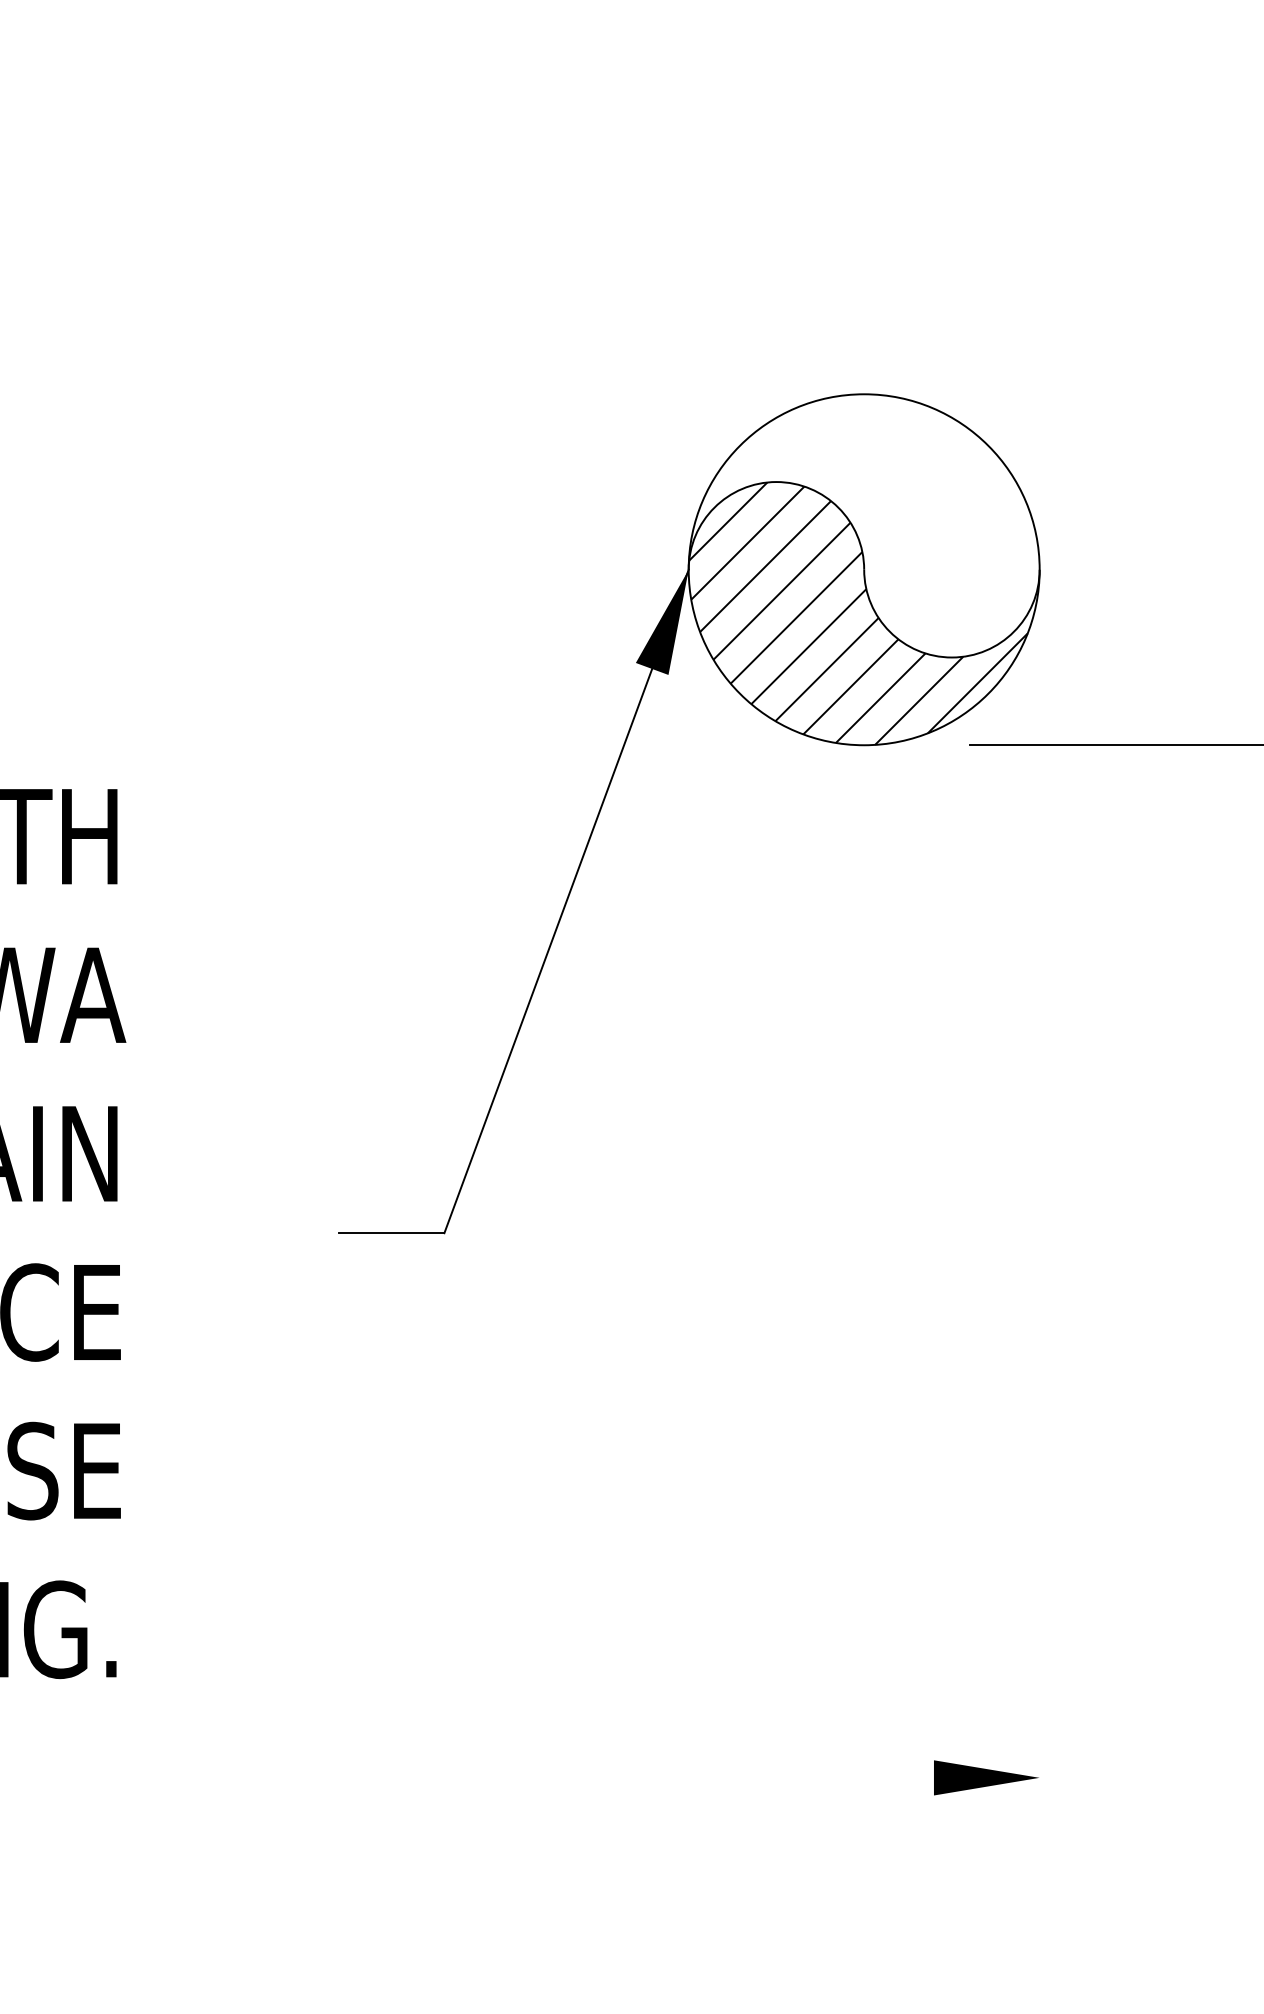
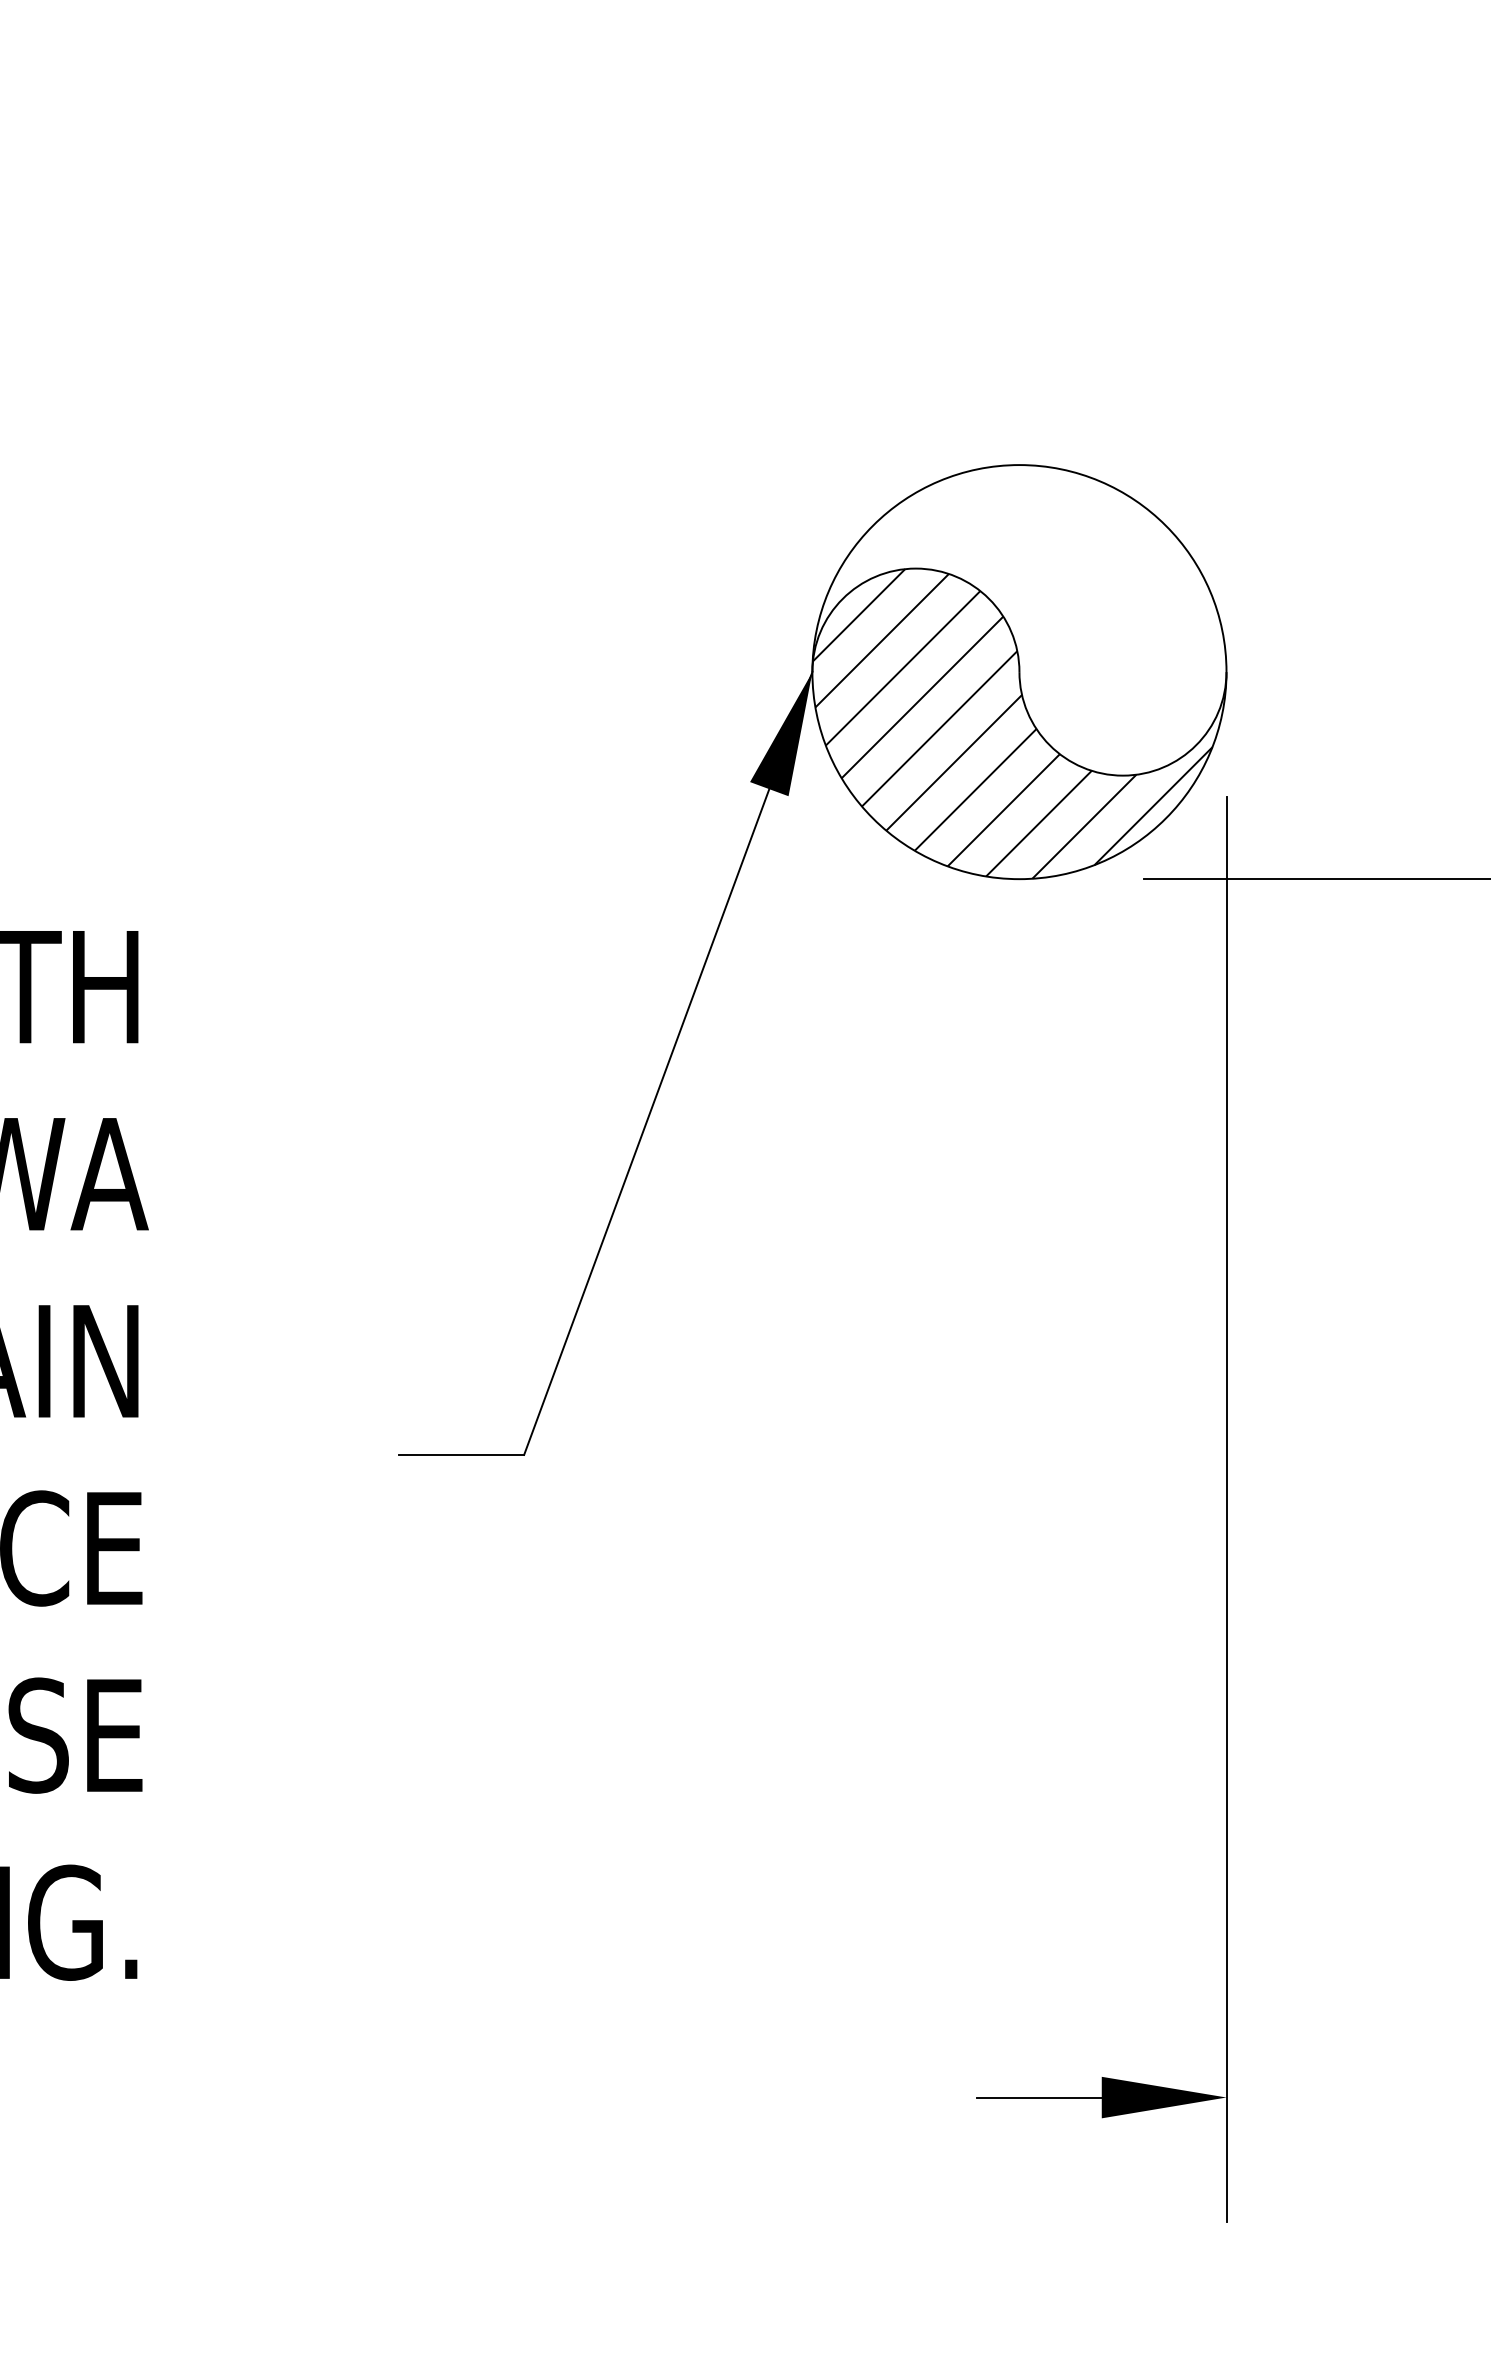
line: (1039, 1279) -> (1226, 1509), added
line: (880, 1777) -> (1038, 2097), added

